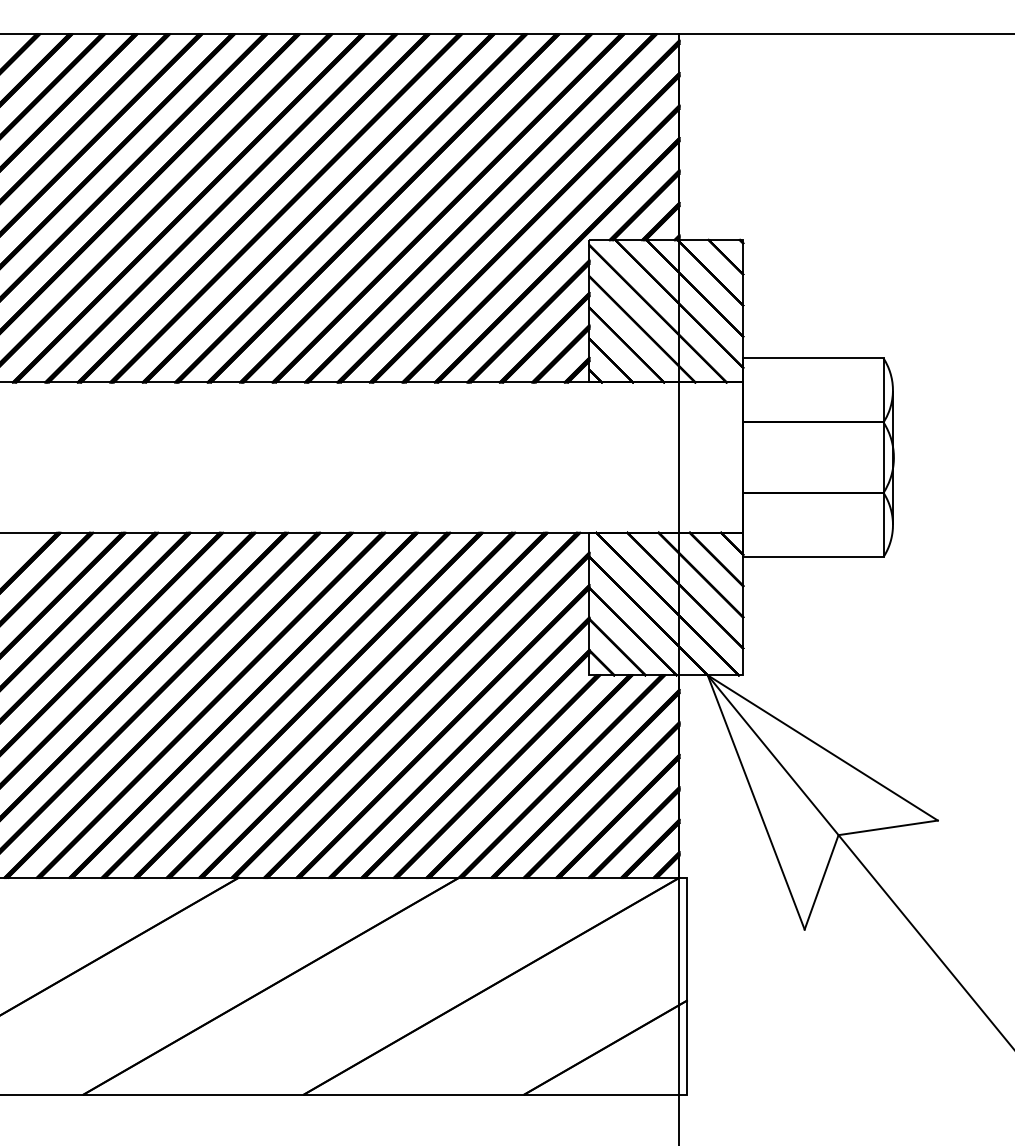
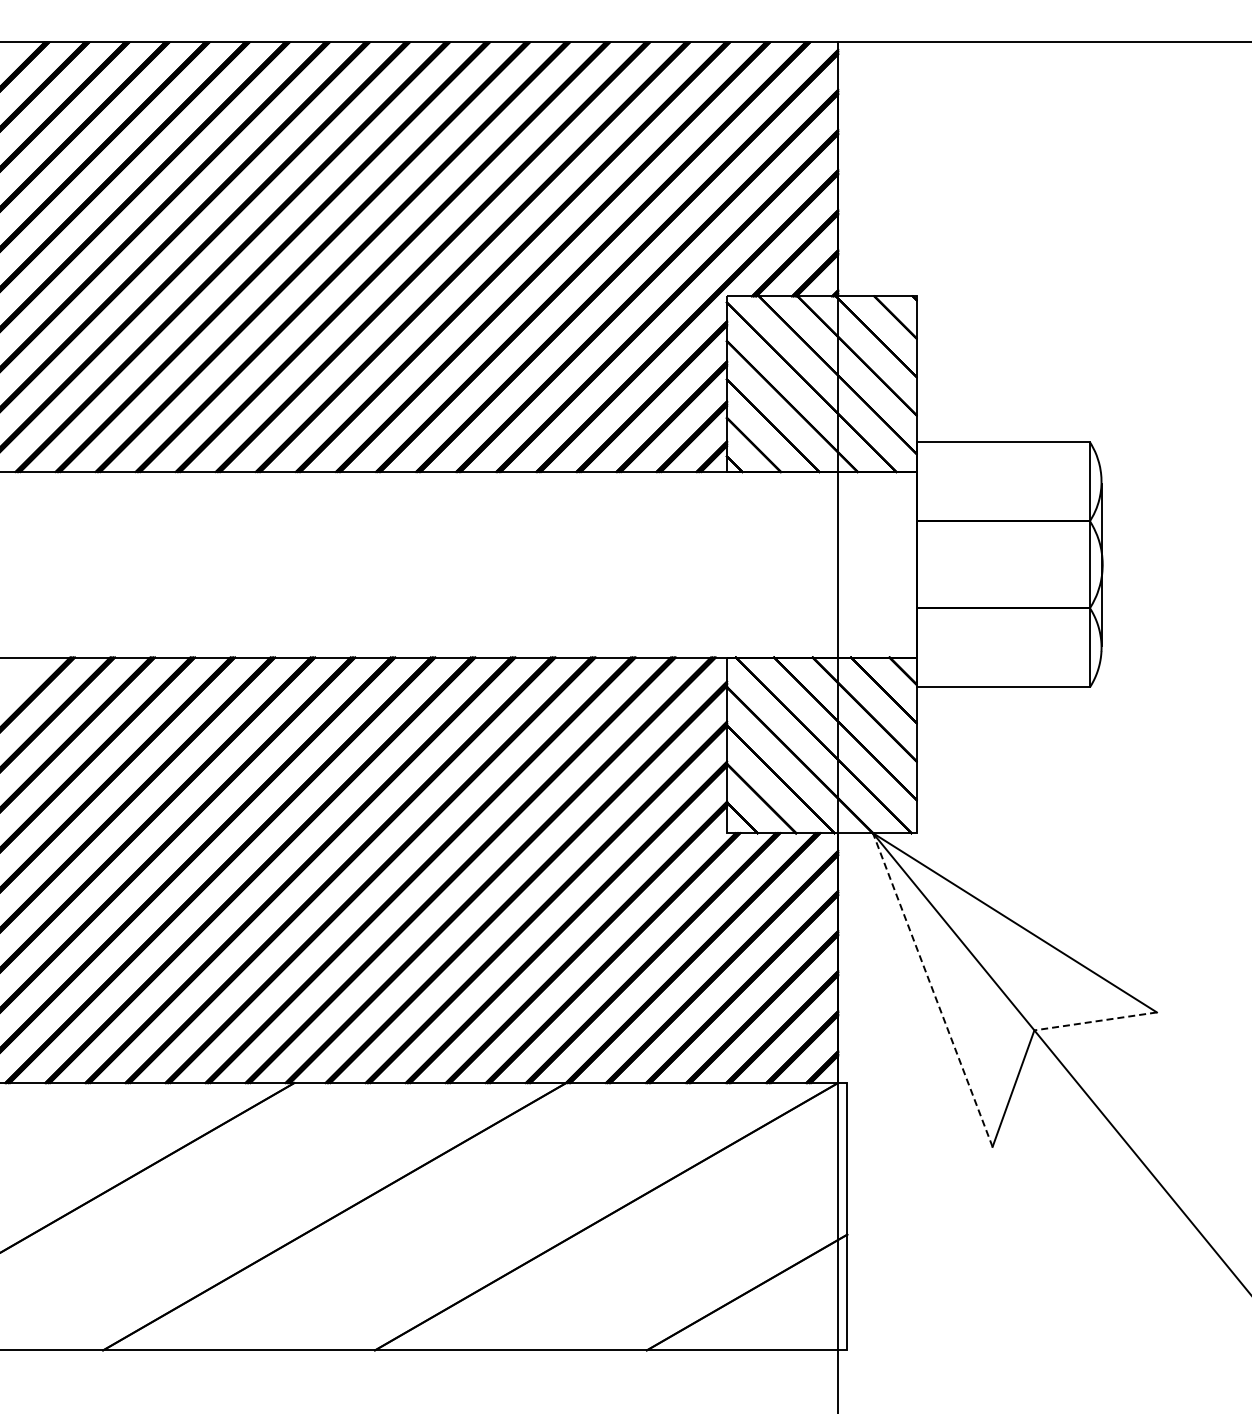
line: (755, 802) -> (932, 990), solid -> dashed
line: (888, 827) -> (1095, 1021), solid -> dashed

